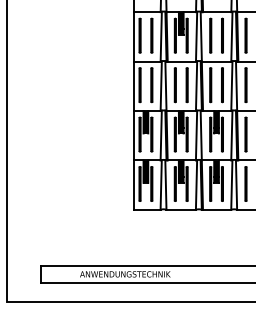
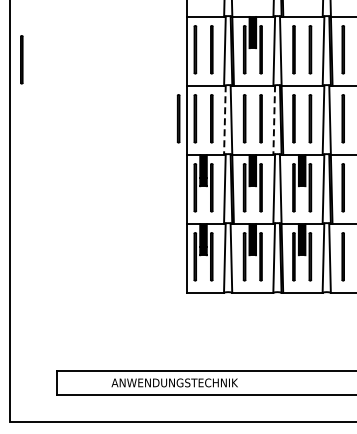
line: (15, 42) -> (21, 59), added
part: (128, 84) -> (178, 118), added
line: (160, 86) -> (224, 120), solid -> dashed
line: (196, 86) -> (274, 120), solid -> dashed

